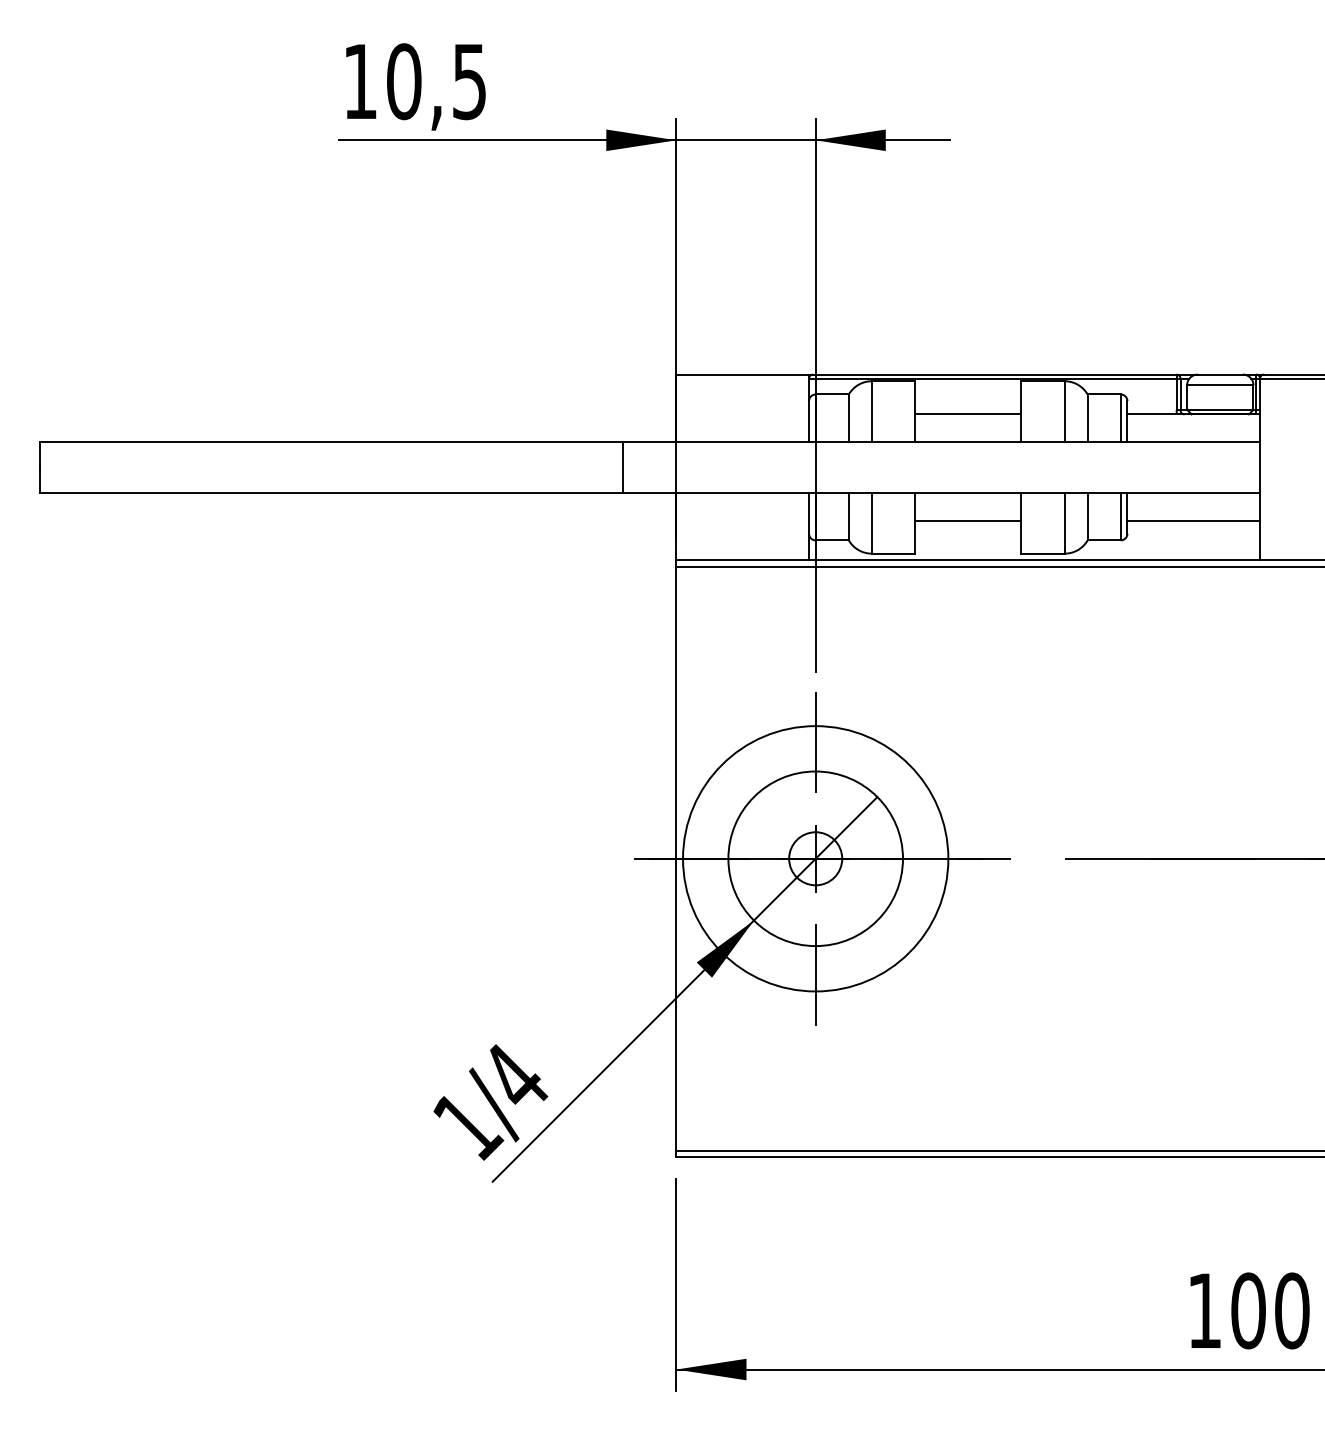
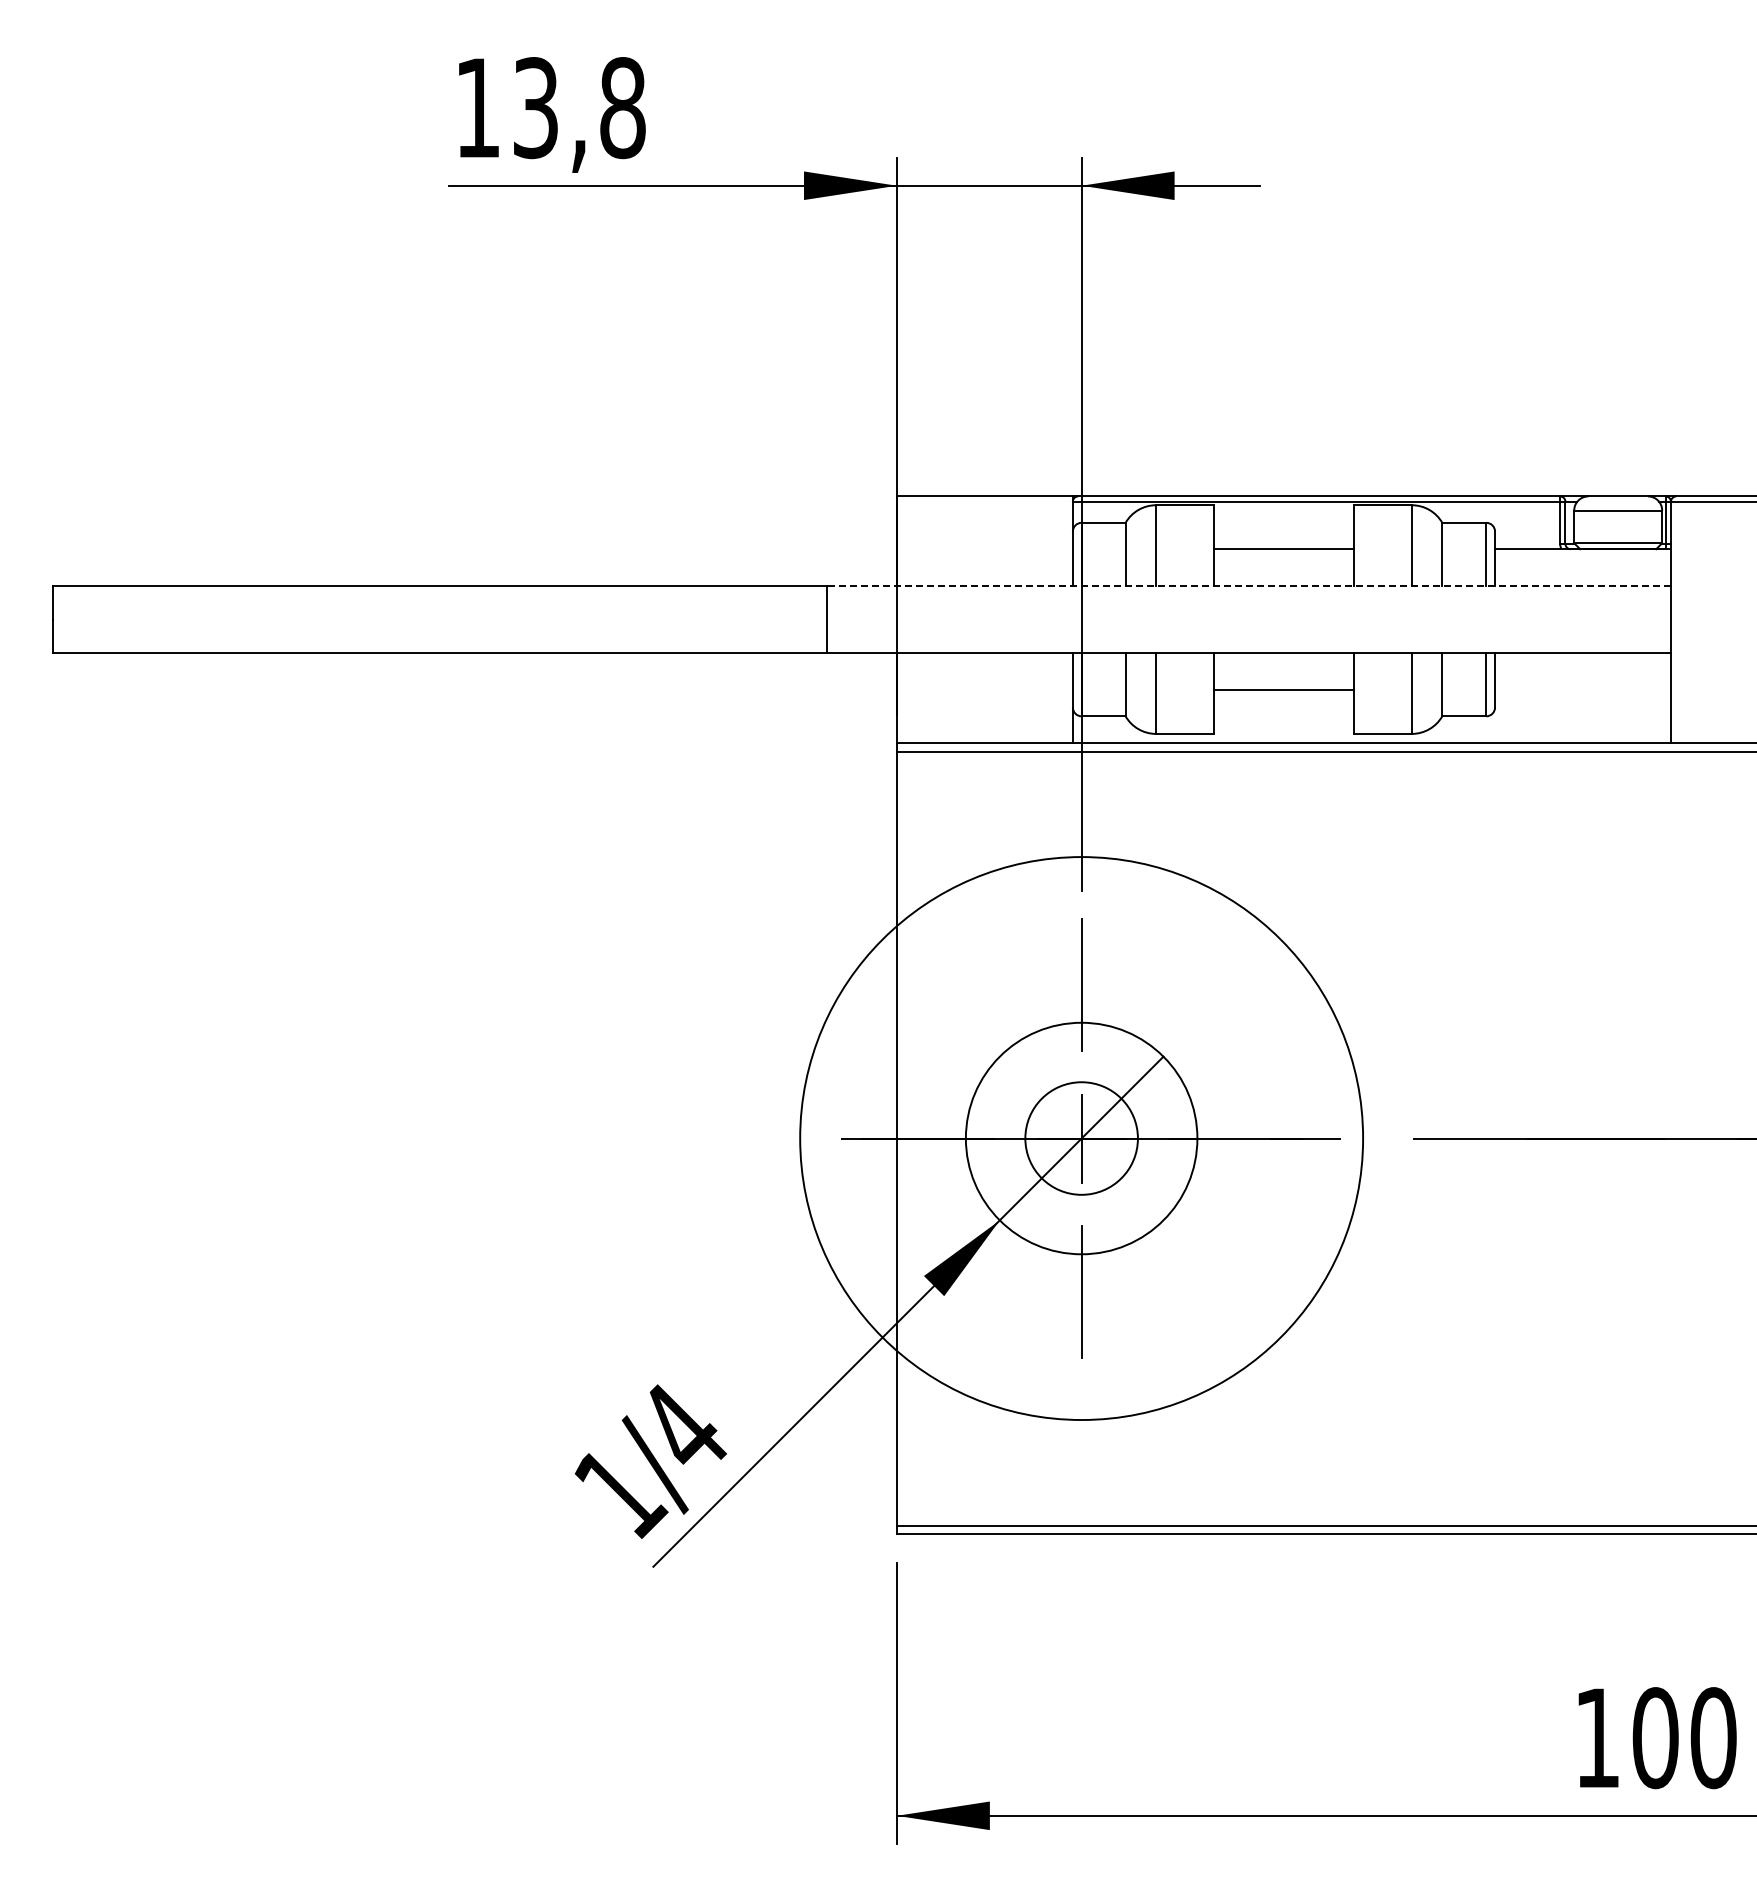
text: (437, 82) -> (579, 108), 10,5 -> 13,8
line: (941, 442) -> (1248, 586), solid -> dashed
line: (1193, 520) -> (1582, 689), removed
circle: (815, 858) -> (1081, 1138), size x1.6
circle: (815, 858) -> (1081, 1138), size x1.6

